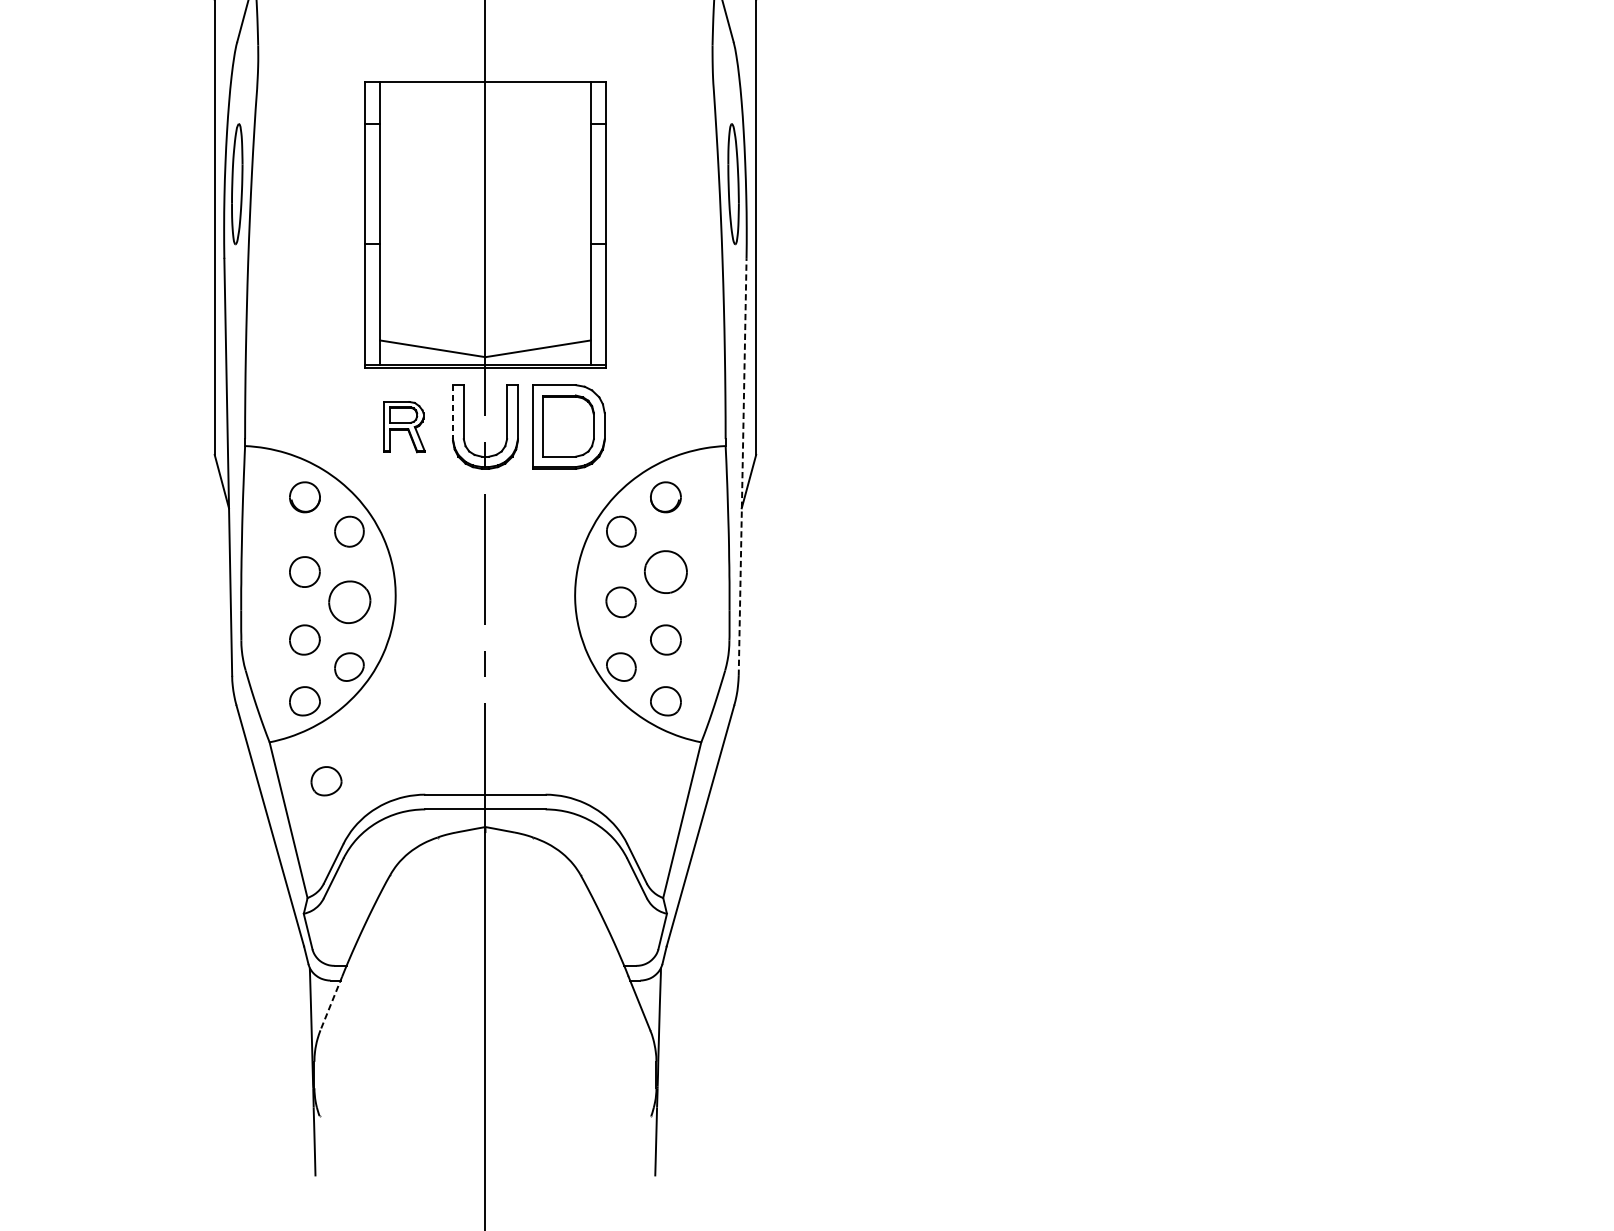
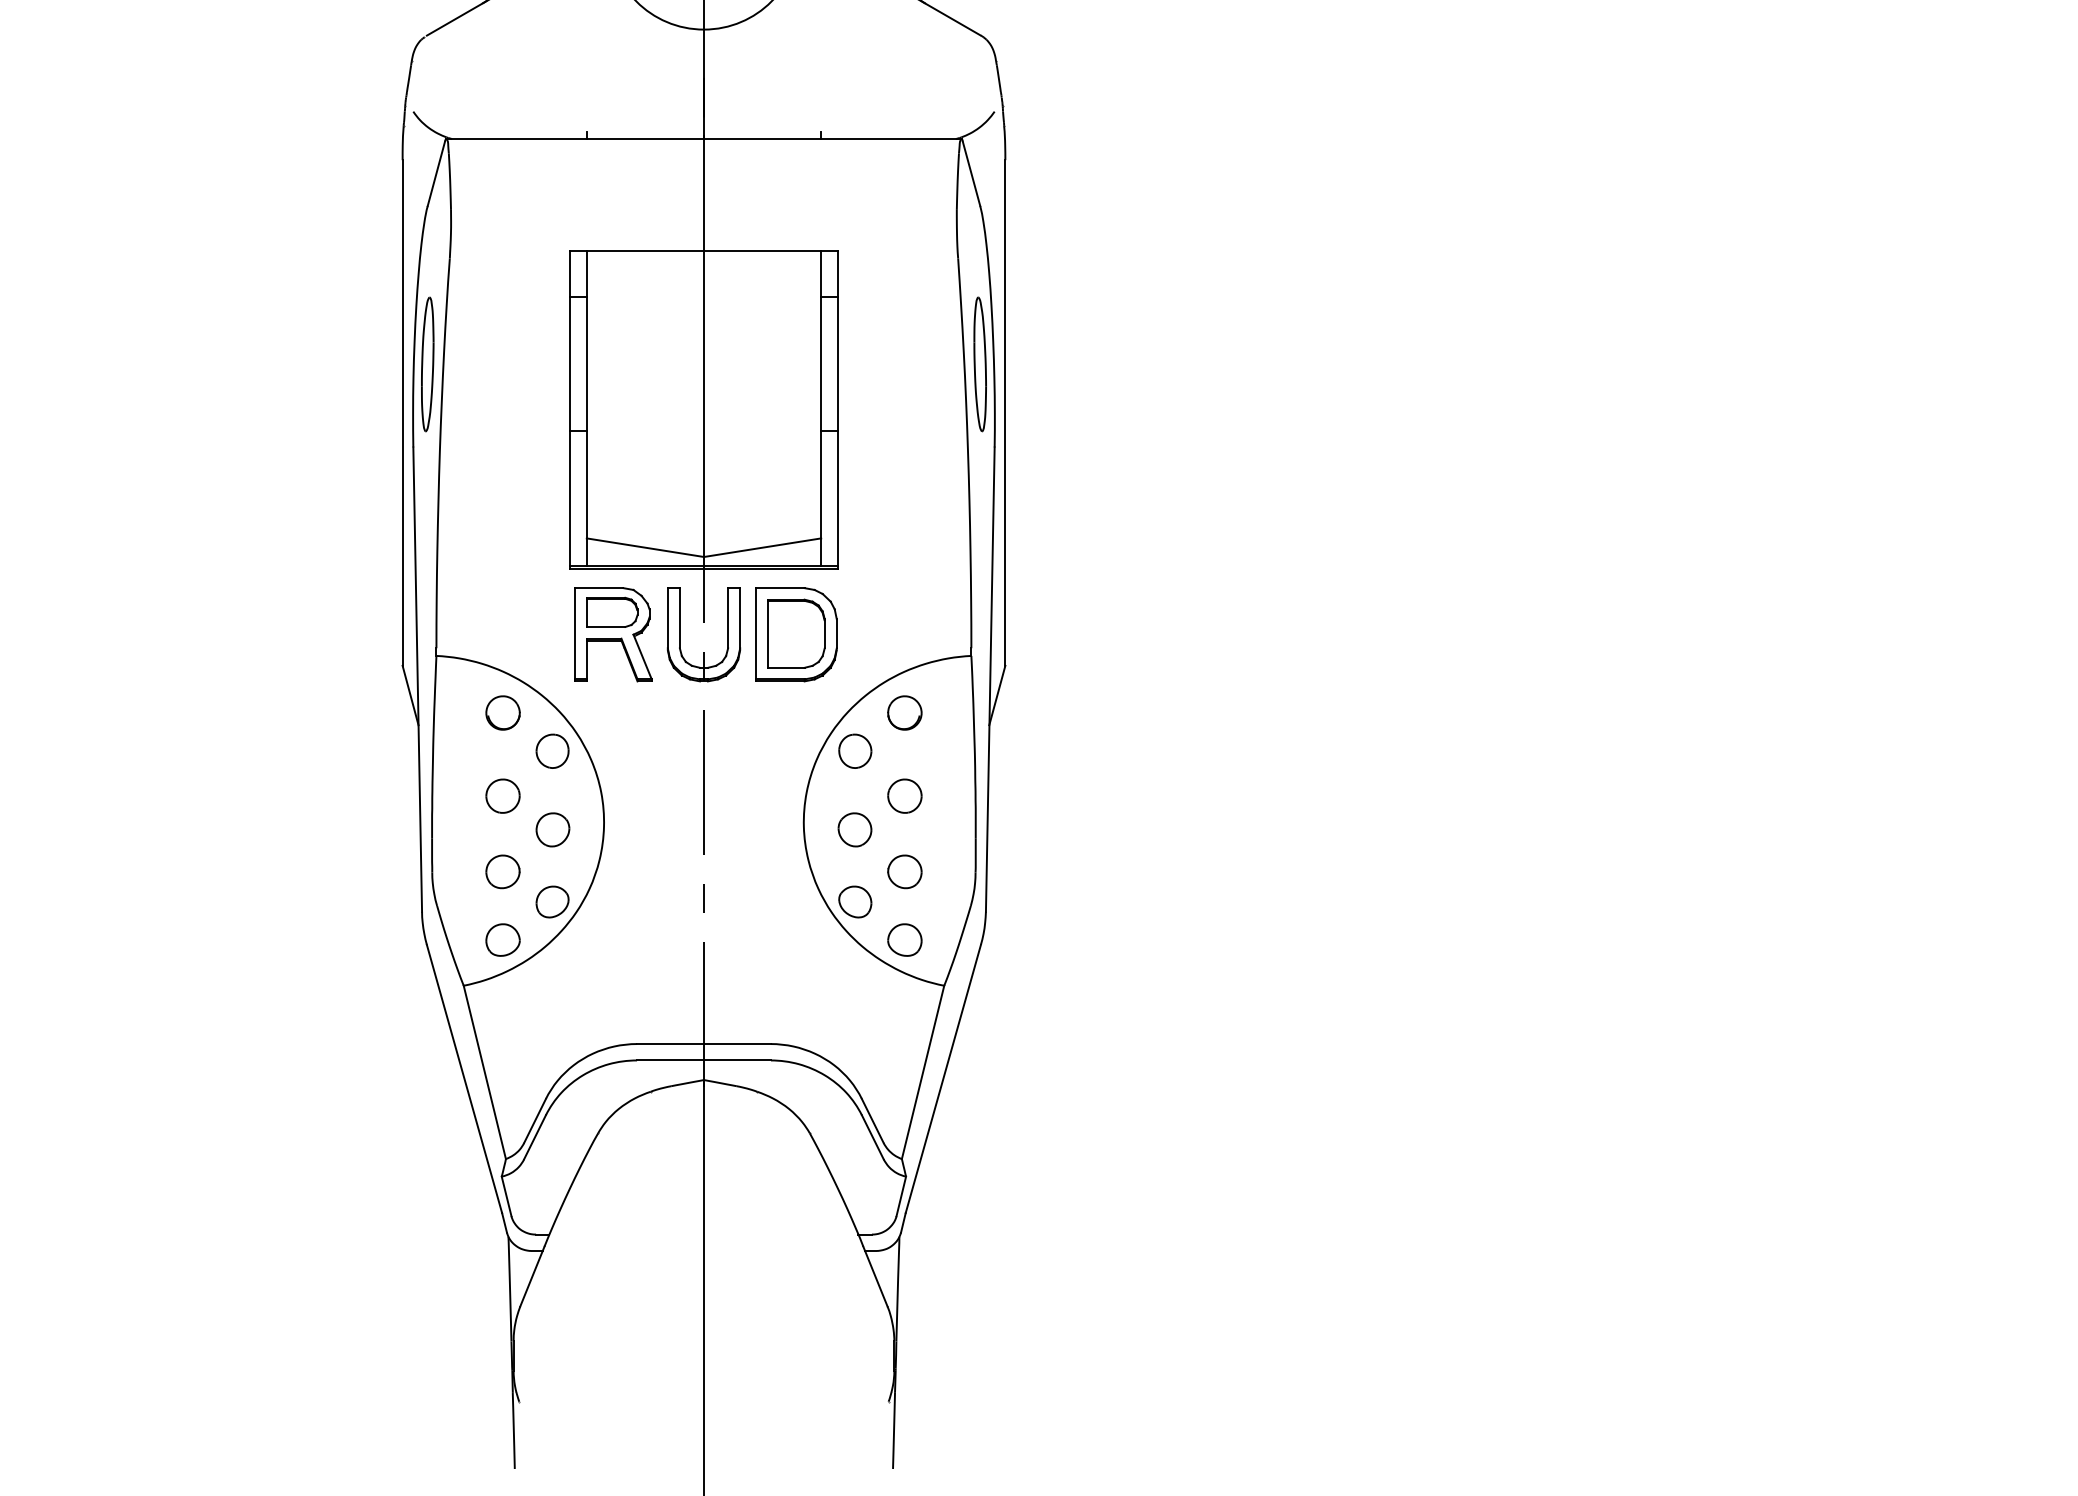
line: (452, 412) -> (667, 618), dashed -> solid
part: (404, 426) -> (613, 634), size x1.67
line: (742, 467) -> (990, 679), dashed -> solid
part: (665, 571) -> (904, 795), size x0.71
part: (349, 601) -> (552, 829), size x0.71
part: (326, 780) -> (526, 1028), removed
line: (331, 1004) -> (532, 1277), dashed -> solid

